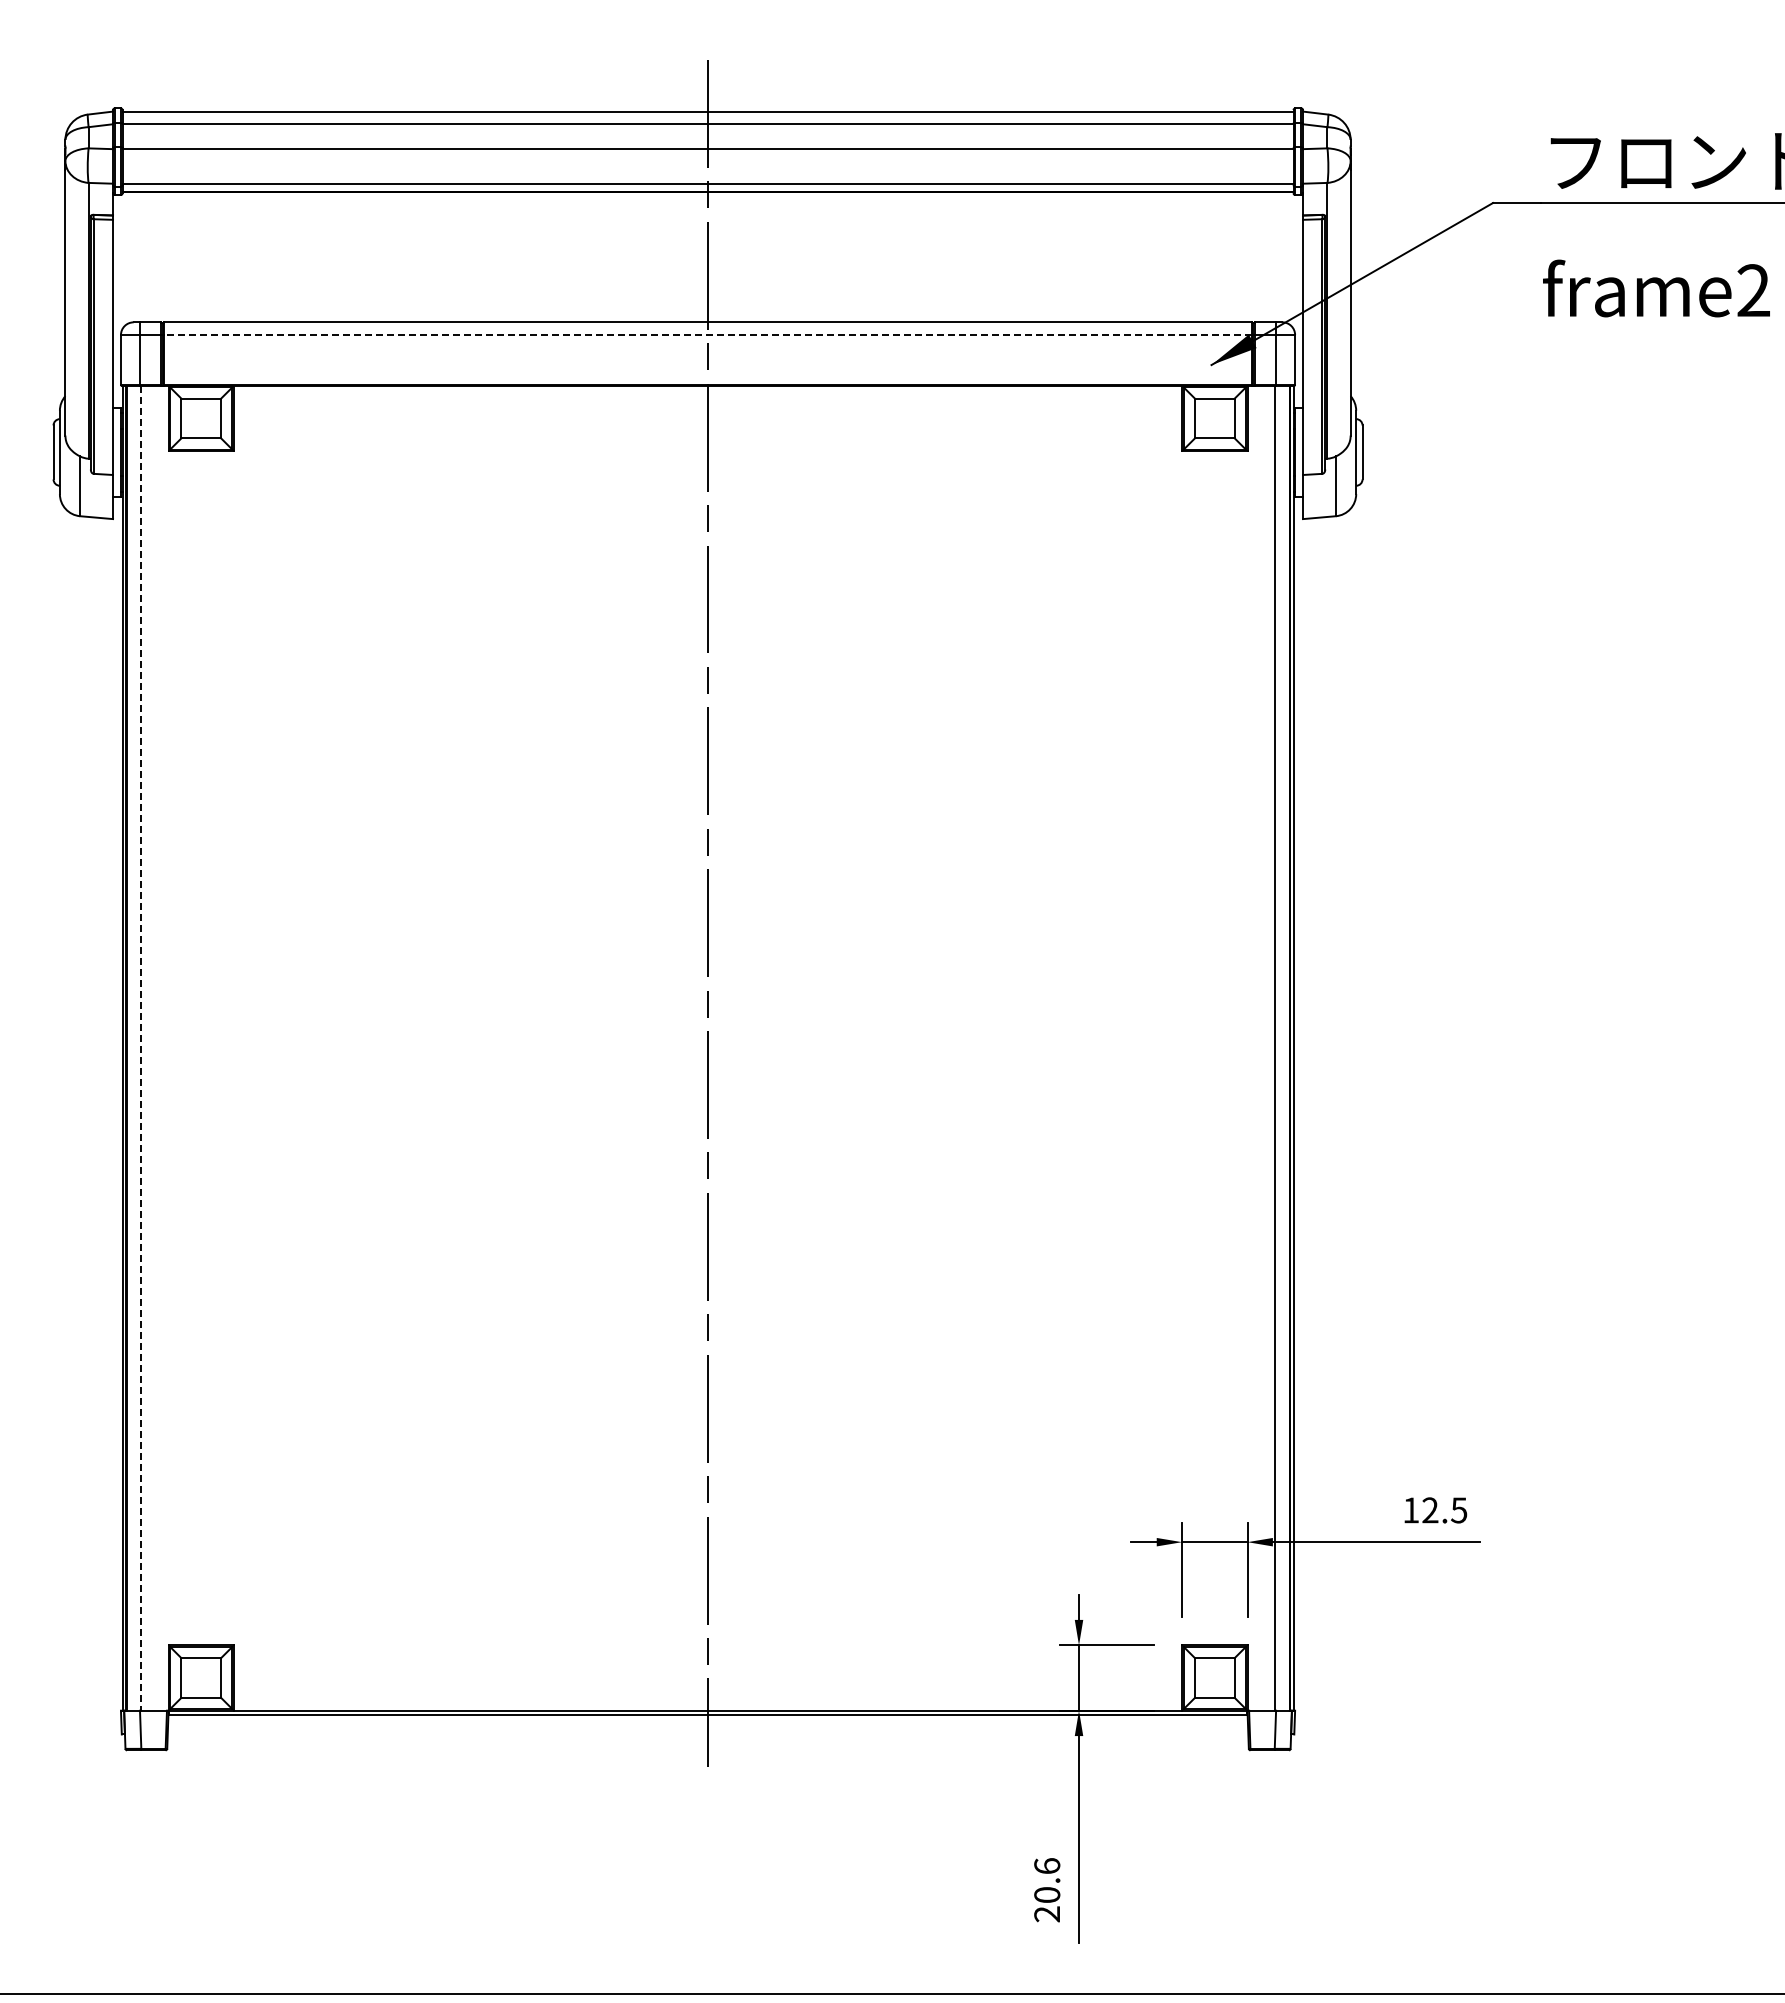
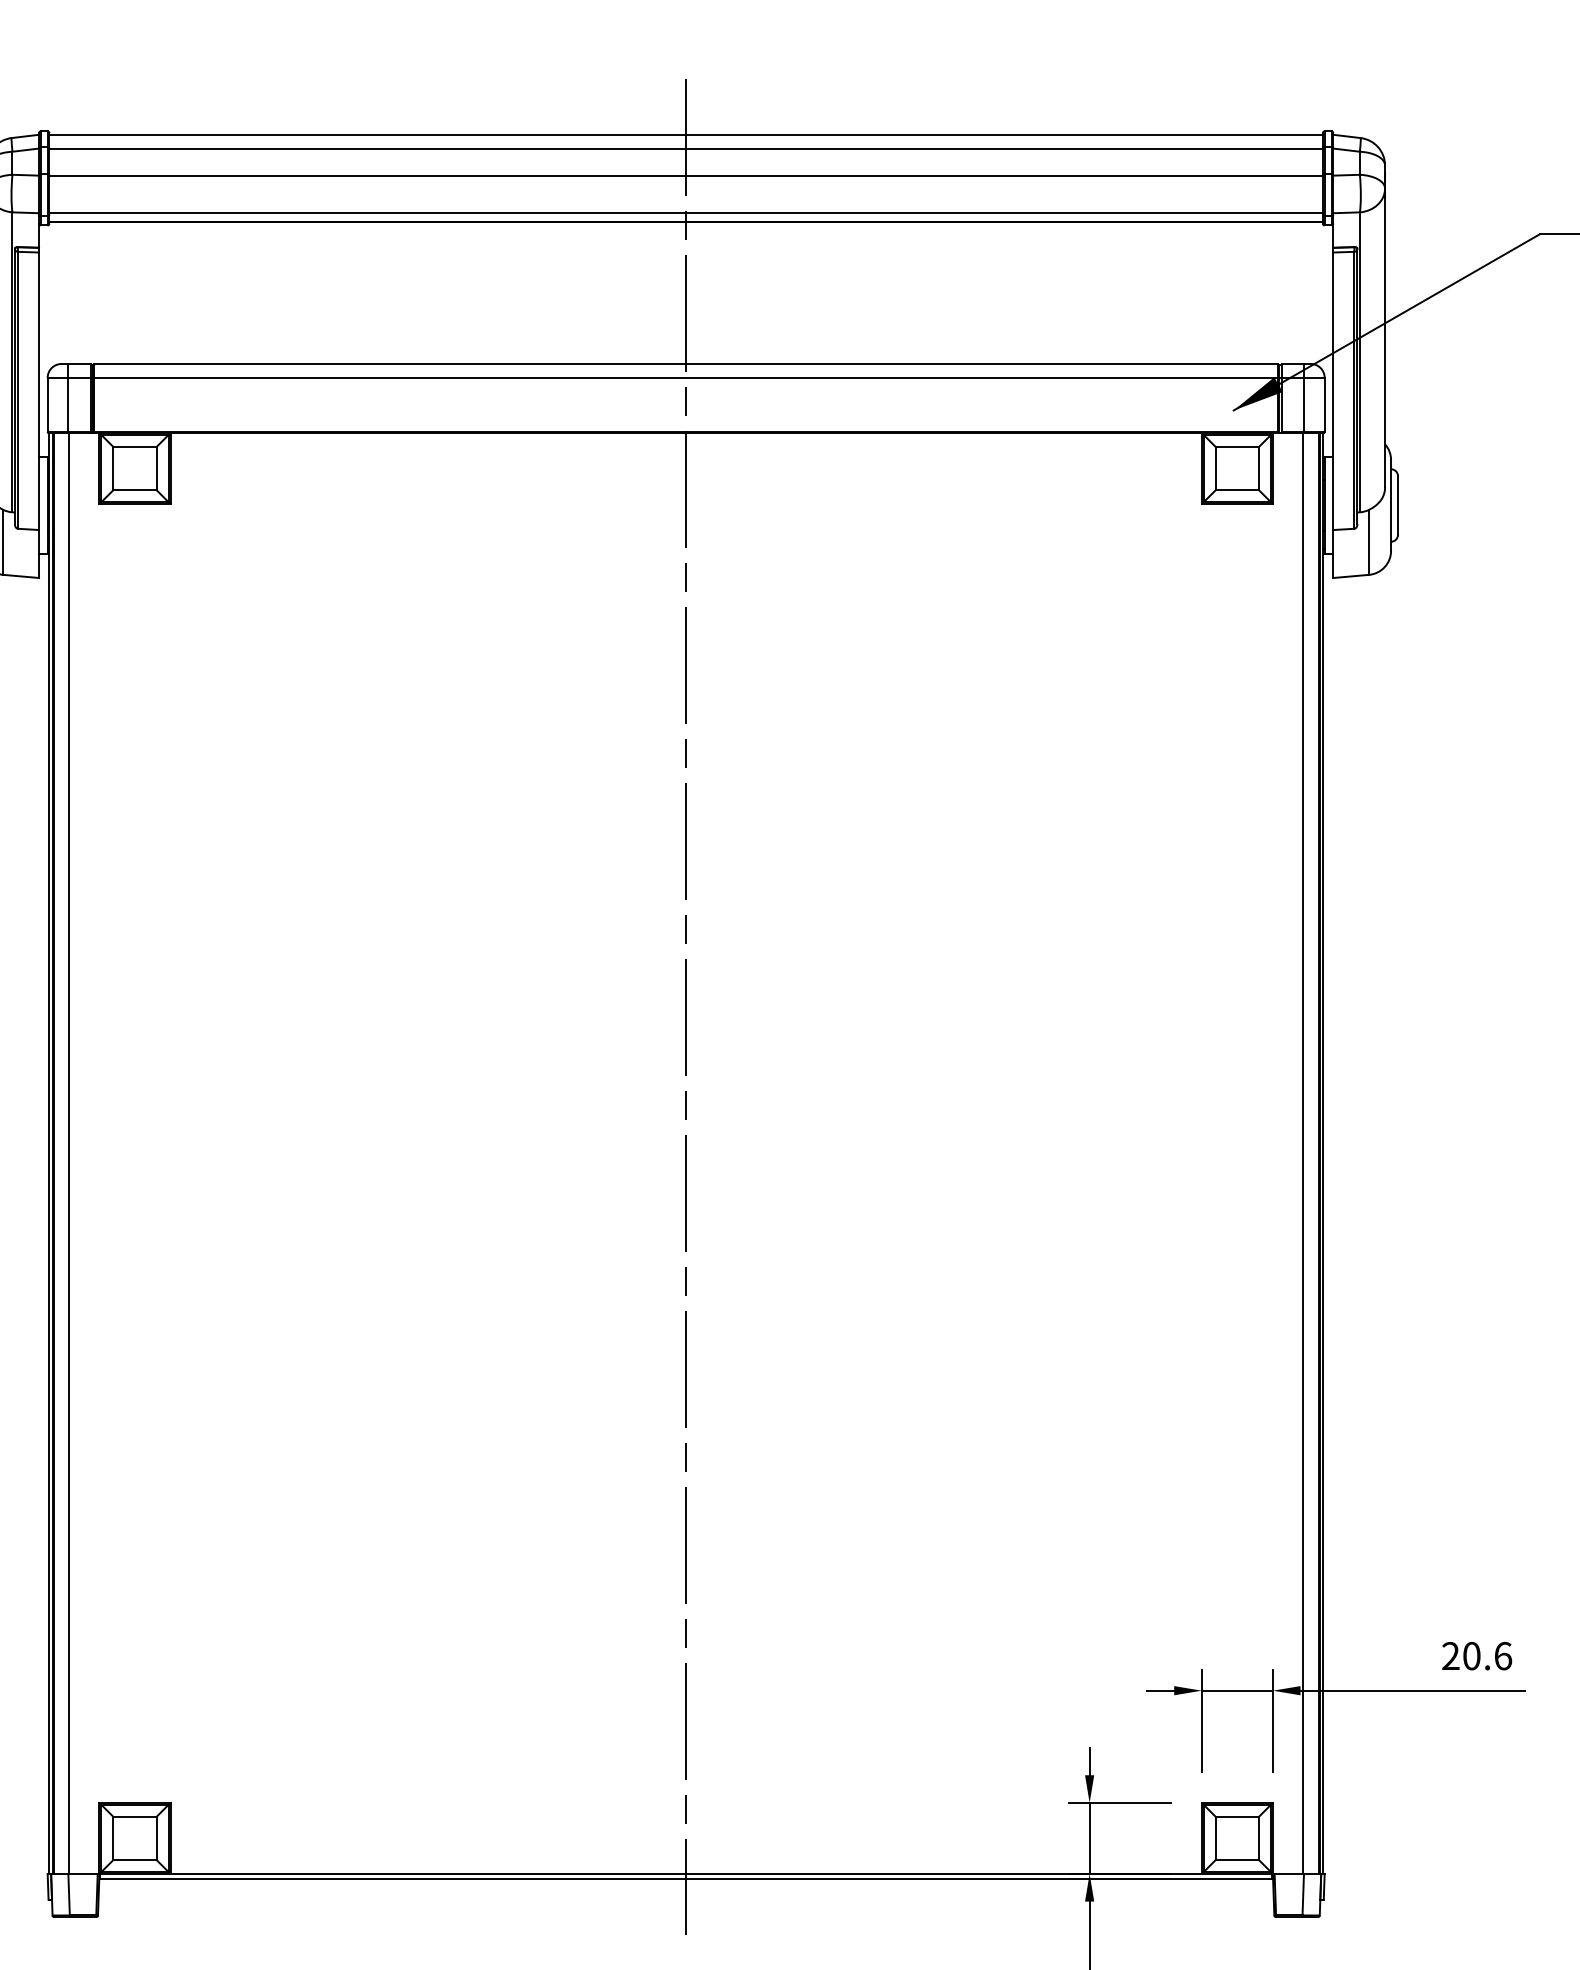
line: (707, 335) -> (685, 378), dashed -> solid
line: (140, 1048) -> (68, 1153), dashed -> solid
text: (1435, 1510) -> (1477, 1656), 12.5 -> 20.6

